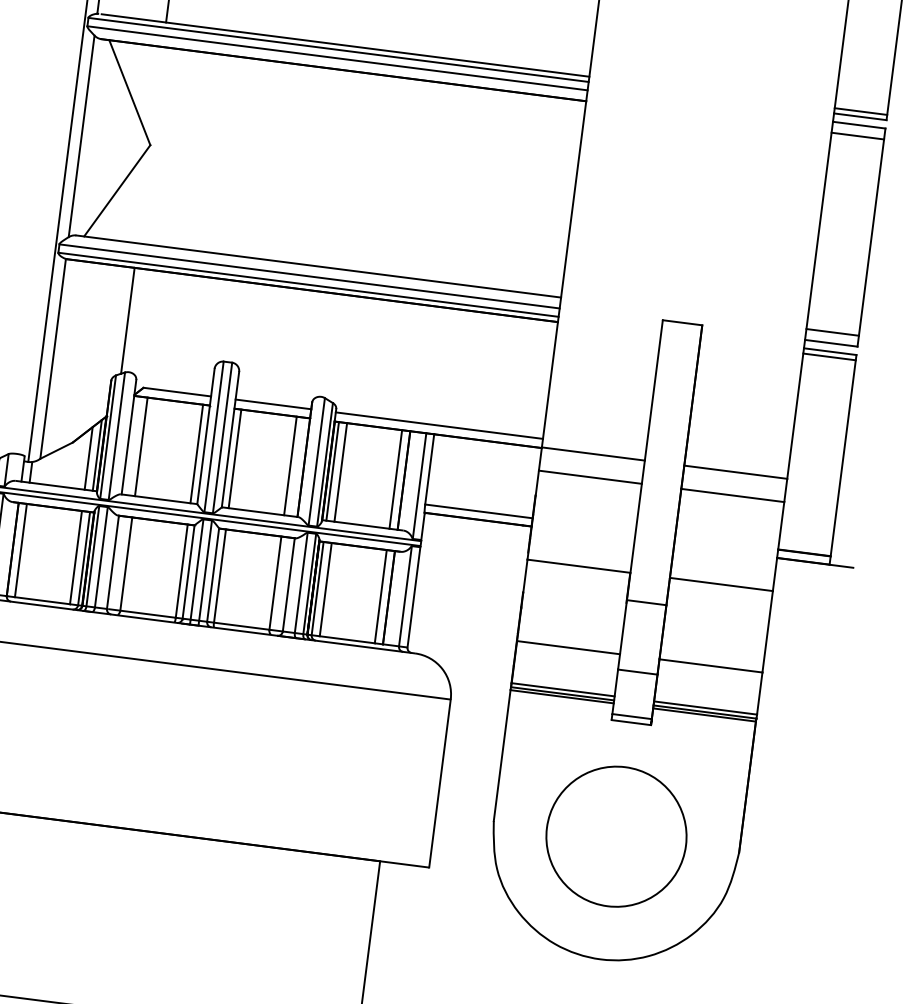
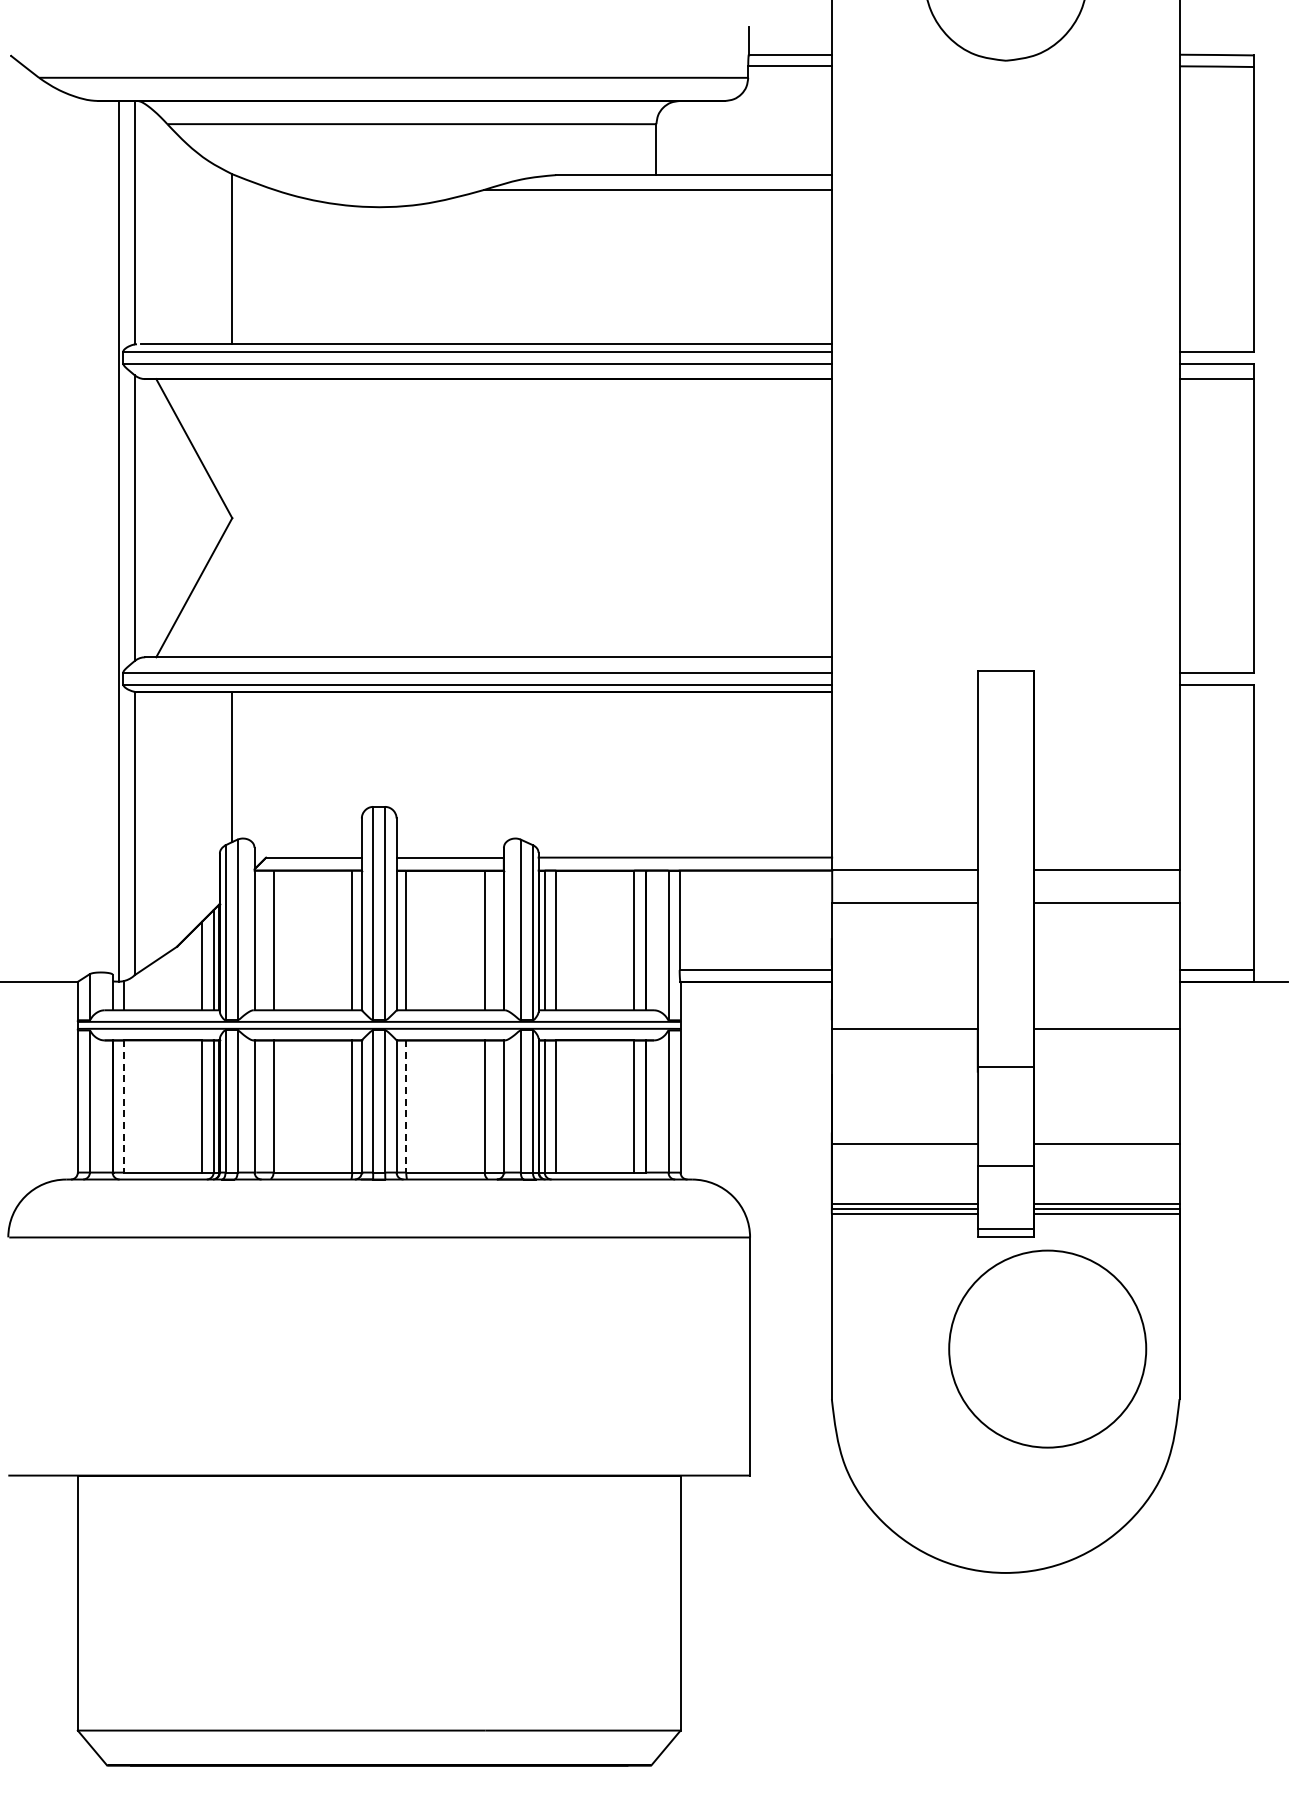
line: (860, 111) -> (1216, 344), removed
line: (832, 332) -> (1216, 657), removed
line: (829, 357) -> (1216, 692), removed
line: (21, 551) -> (124, 1107), solid -> dashed
line: (220, 576) -> (406, 1106), solid -> dashed
circle: (616, 836) -> (1047, 1348), moved

